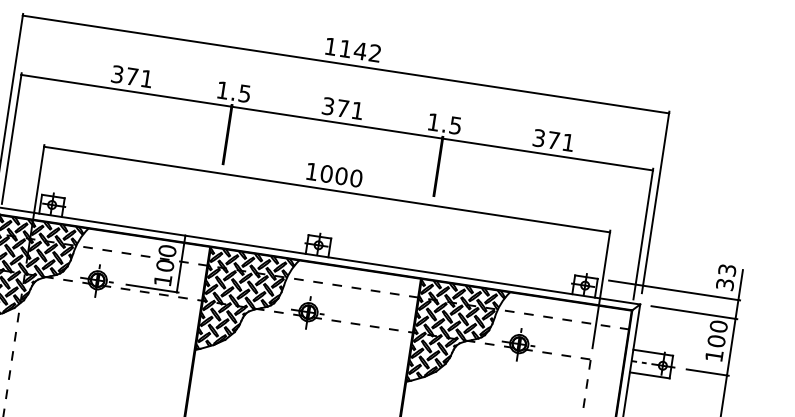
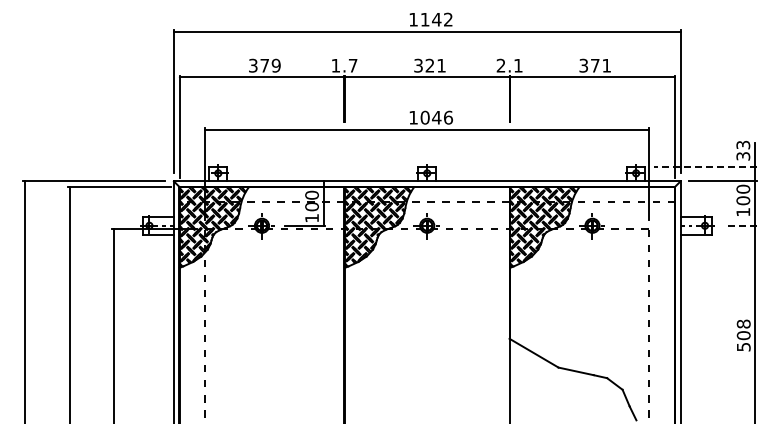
text: (145, 78) -> (275, 65), 371 -> 379
text: (244, 93) -> (352, 65), 1.5 -> 1.7
text: (342, 108) -> (429, 65), 371 -> 321
text: (444, 123) -> (509, 65), 1.5 -> 2.1
text: (348, 177) -> (442, 117), 1000 -> 1046
line: (673, 290) -> (704, 166), solid -> dashed
line: (706, 372) -> (739, 225), solid -> dashed

